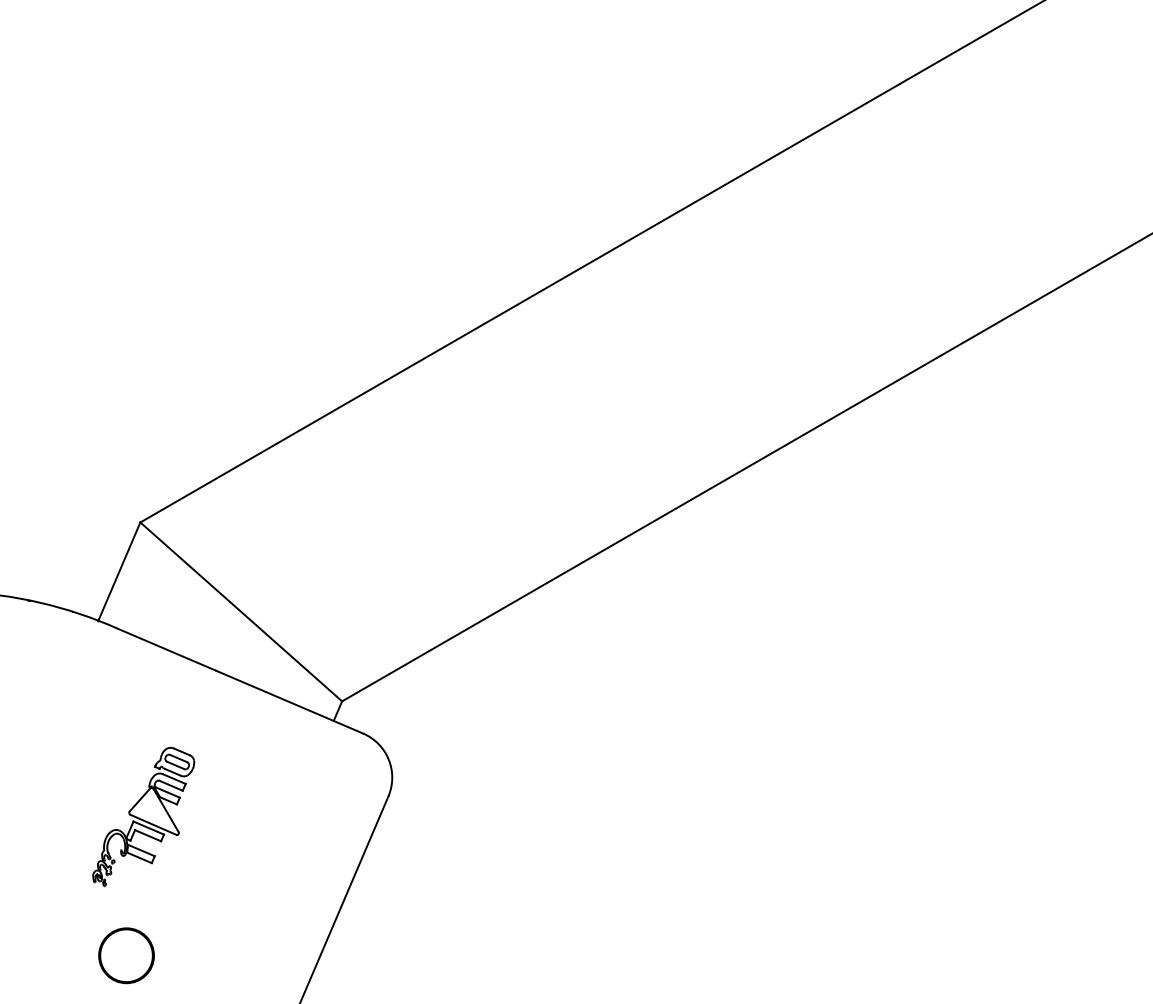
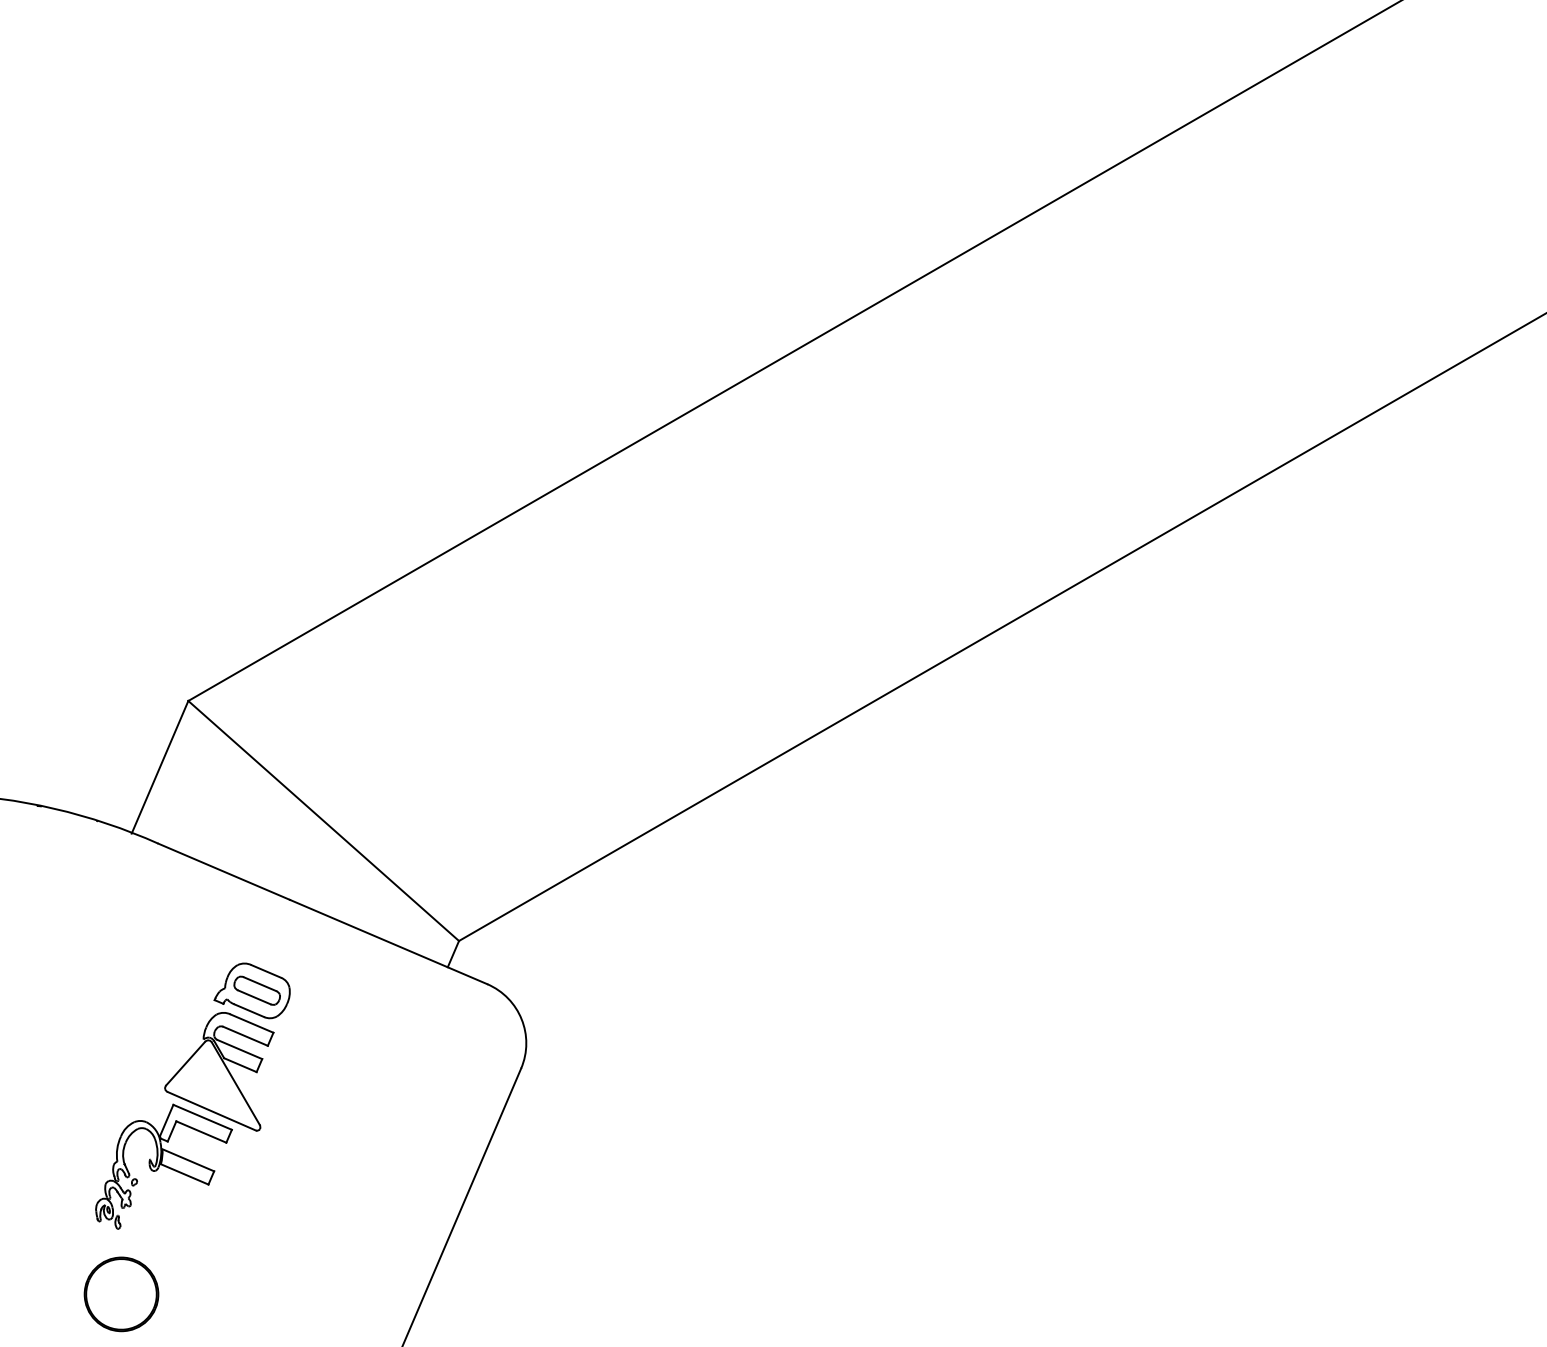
part: (143, 816) -> (192, 1095), size x1.43
part: (126, 955) -> (121, 1294), moved

